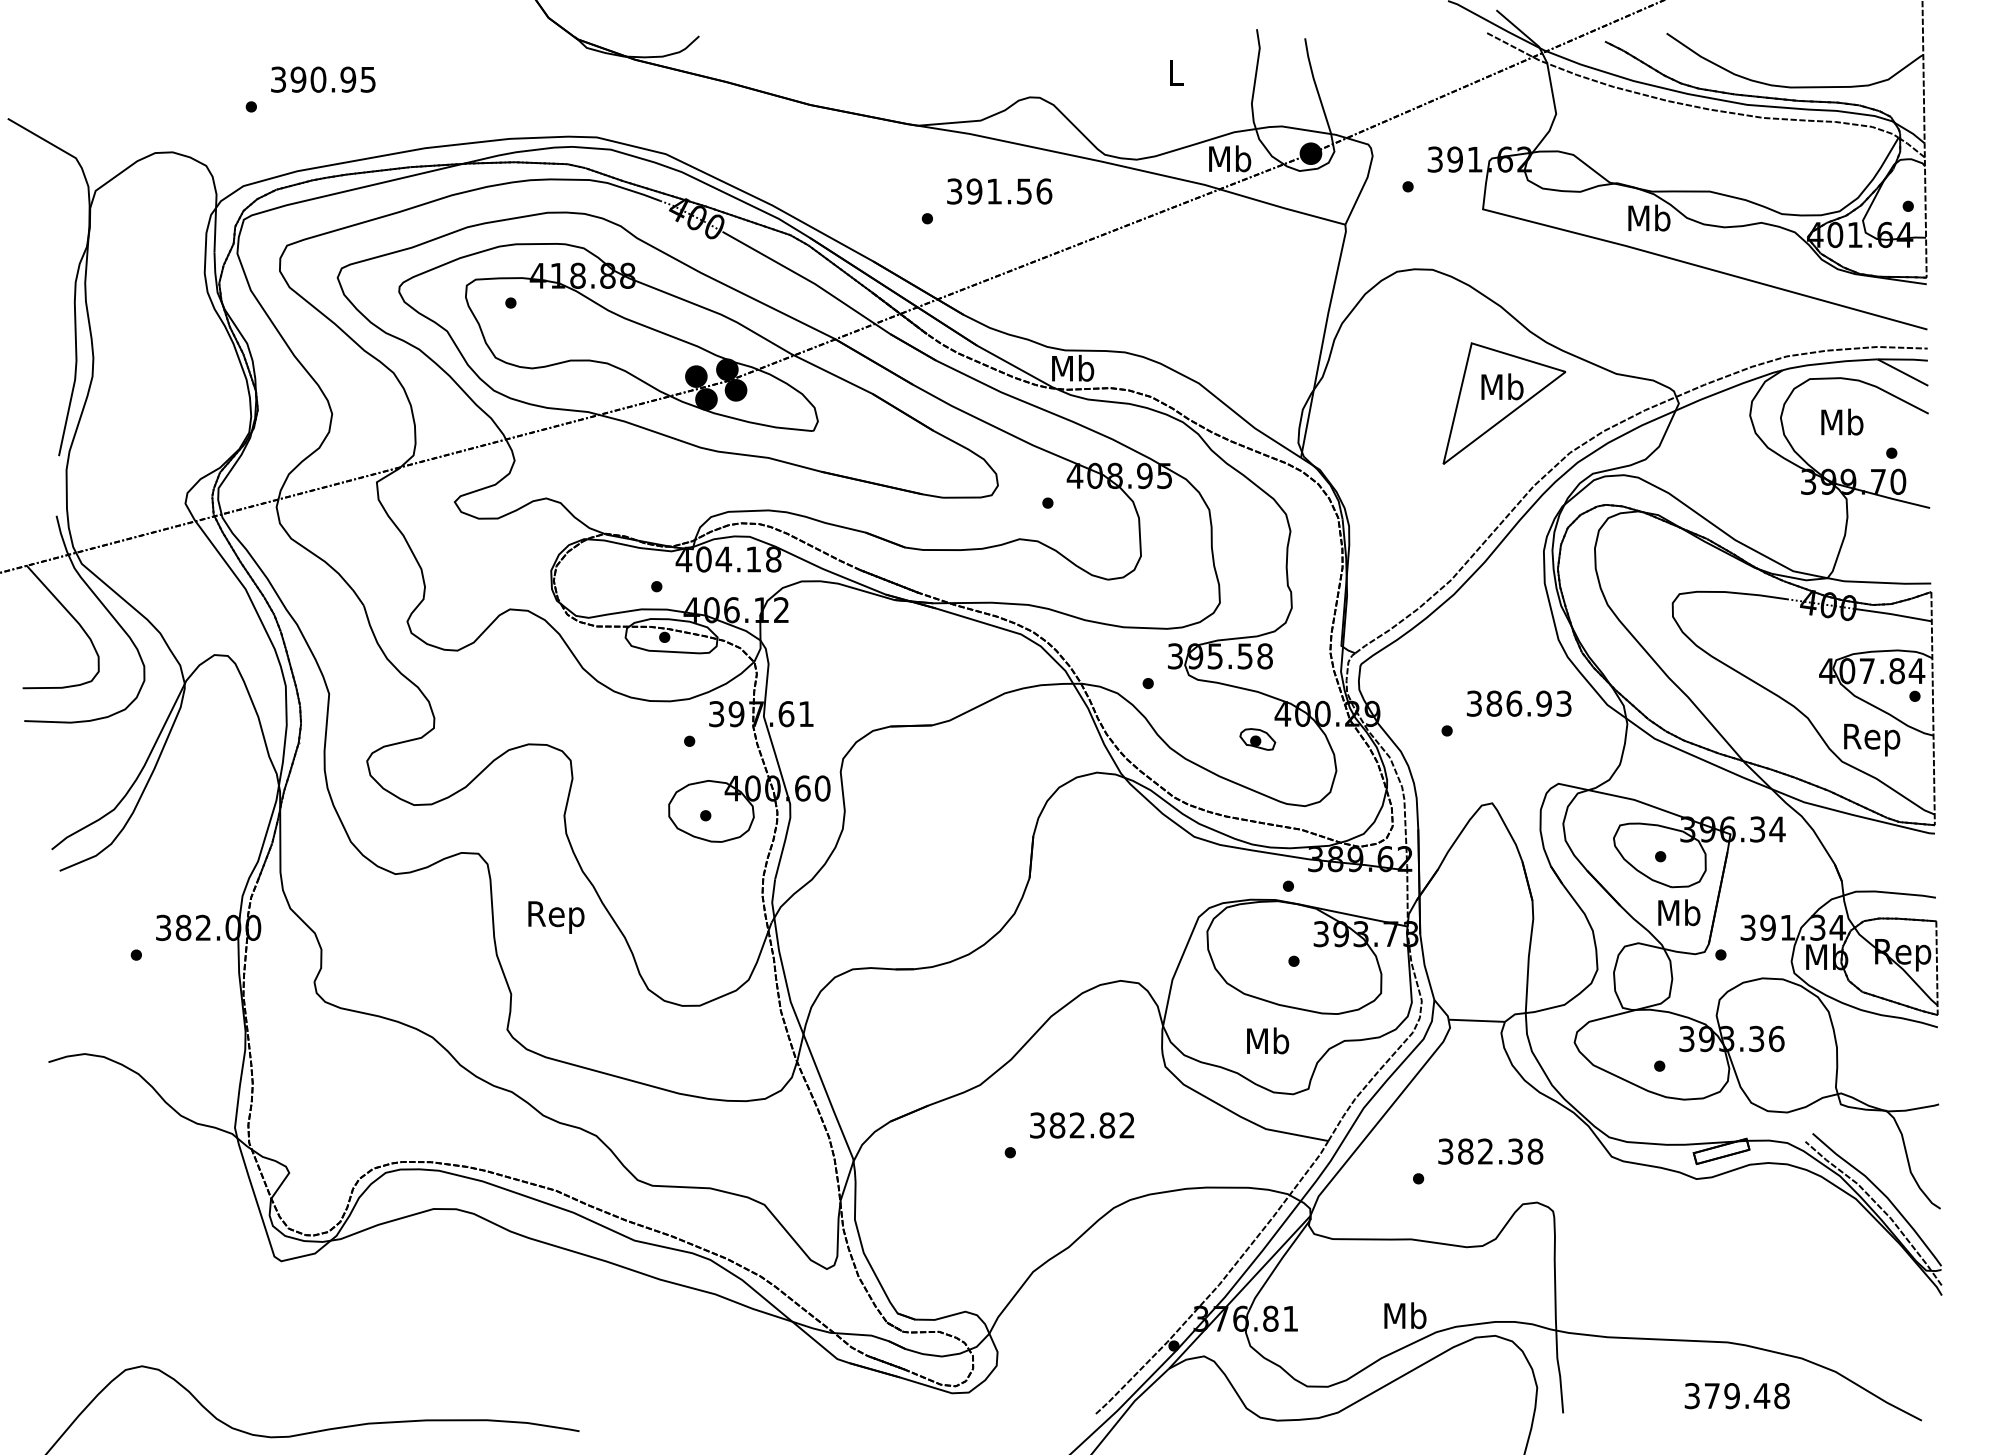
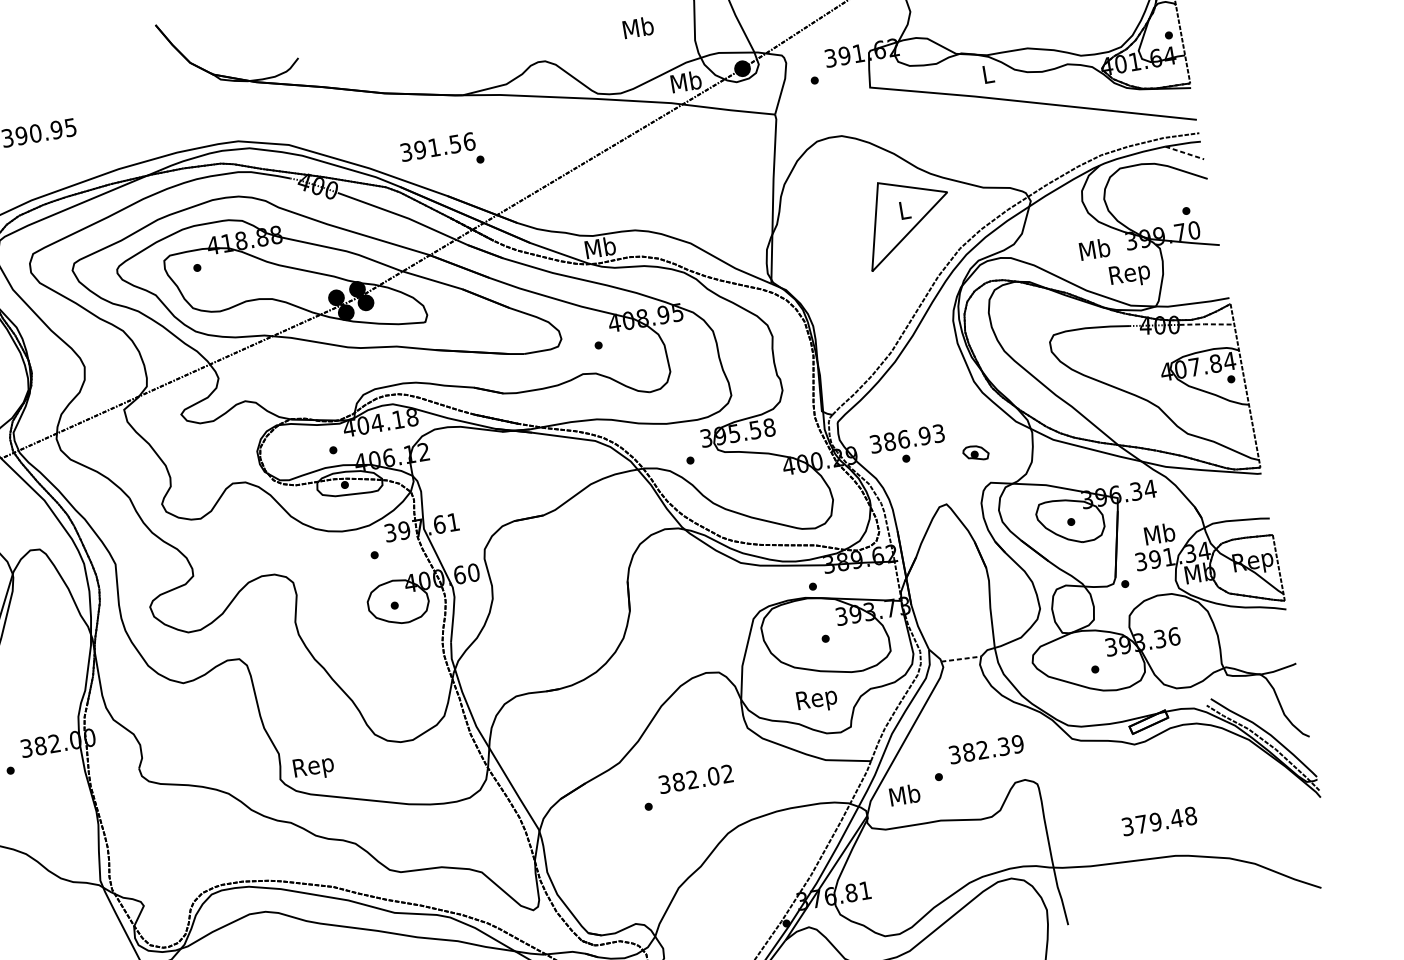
text: (1176, 72) -> (638, 27), L -> Mb
text: (999, 191) -> (437, 147), moved
text: (1649, 217) -> (988, 73), Mb -> L
line: (1902, 372) -> (1184, 152), solid -> dashed
text: (1502, 386) -> (904, 209), Mb -> L
text: (1842, 421) -> (1094, 248), moved
line: (1893, 614) -> (1206, 324), solid -> dashed
text: (1519, 703) -> (907, 438), moved
part: (1257, 739) -> (975, 453), moved
text: (1872, 739) -> (1130, 274), moved
text: (1679, 912) -> (1159, 533), moved
text: (556, 917) -> (314, 767), moved
line: (1477, 1020) -> (961, 658), solid -> dashed
text: (1268, 1044) -> (817, 700), Mb -> Rep
text: (1107, 1125) -> (713, 776), 382.82 -> 382.02
text: (1535, 1151) -> (1017, 744), 382.38 -> 382.39
text: (1405, 1315) -> (904, 794), moved
text: (1736, 1396) -> (1158, 821), moved

